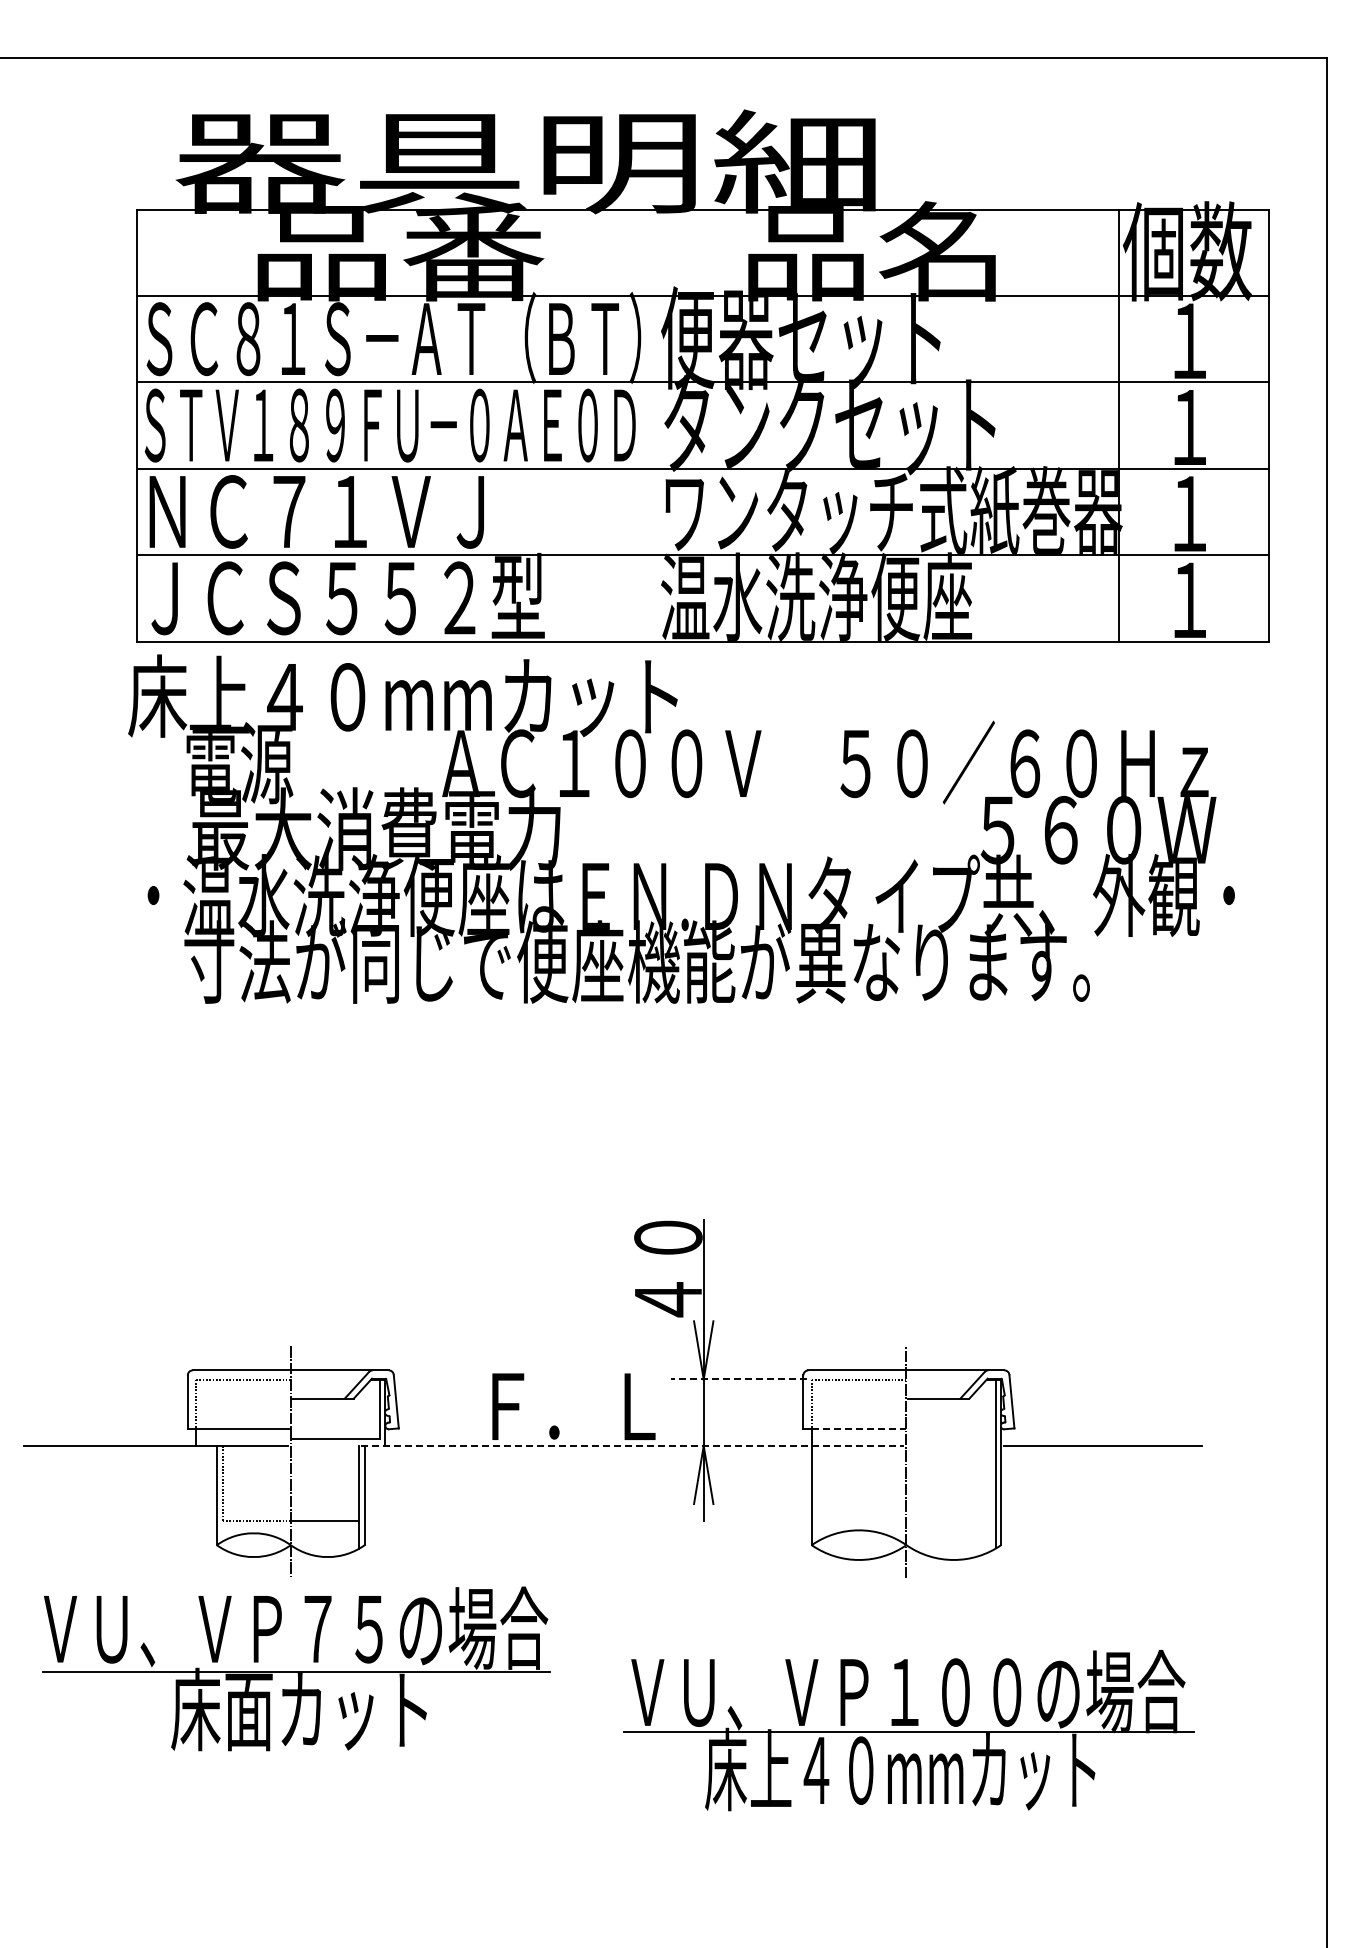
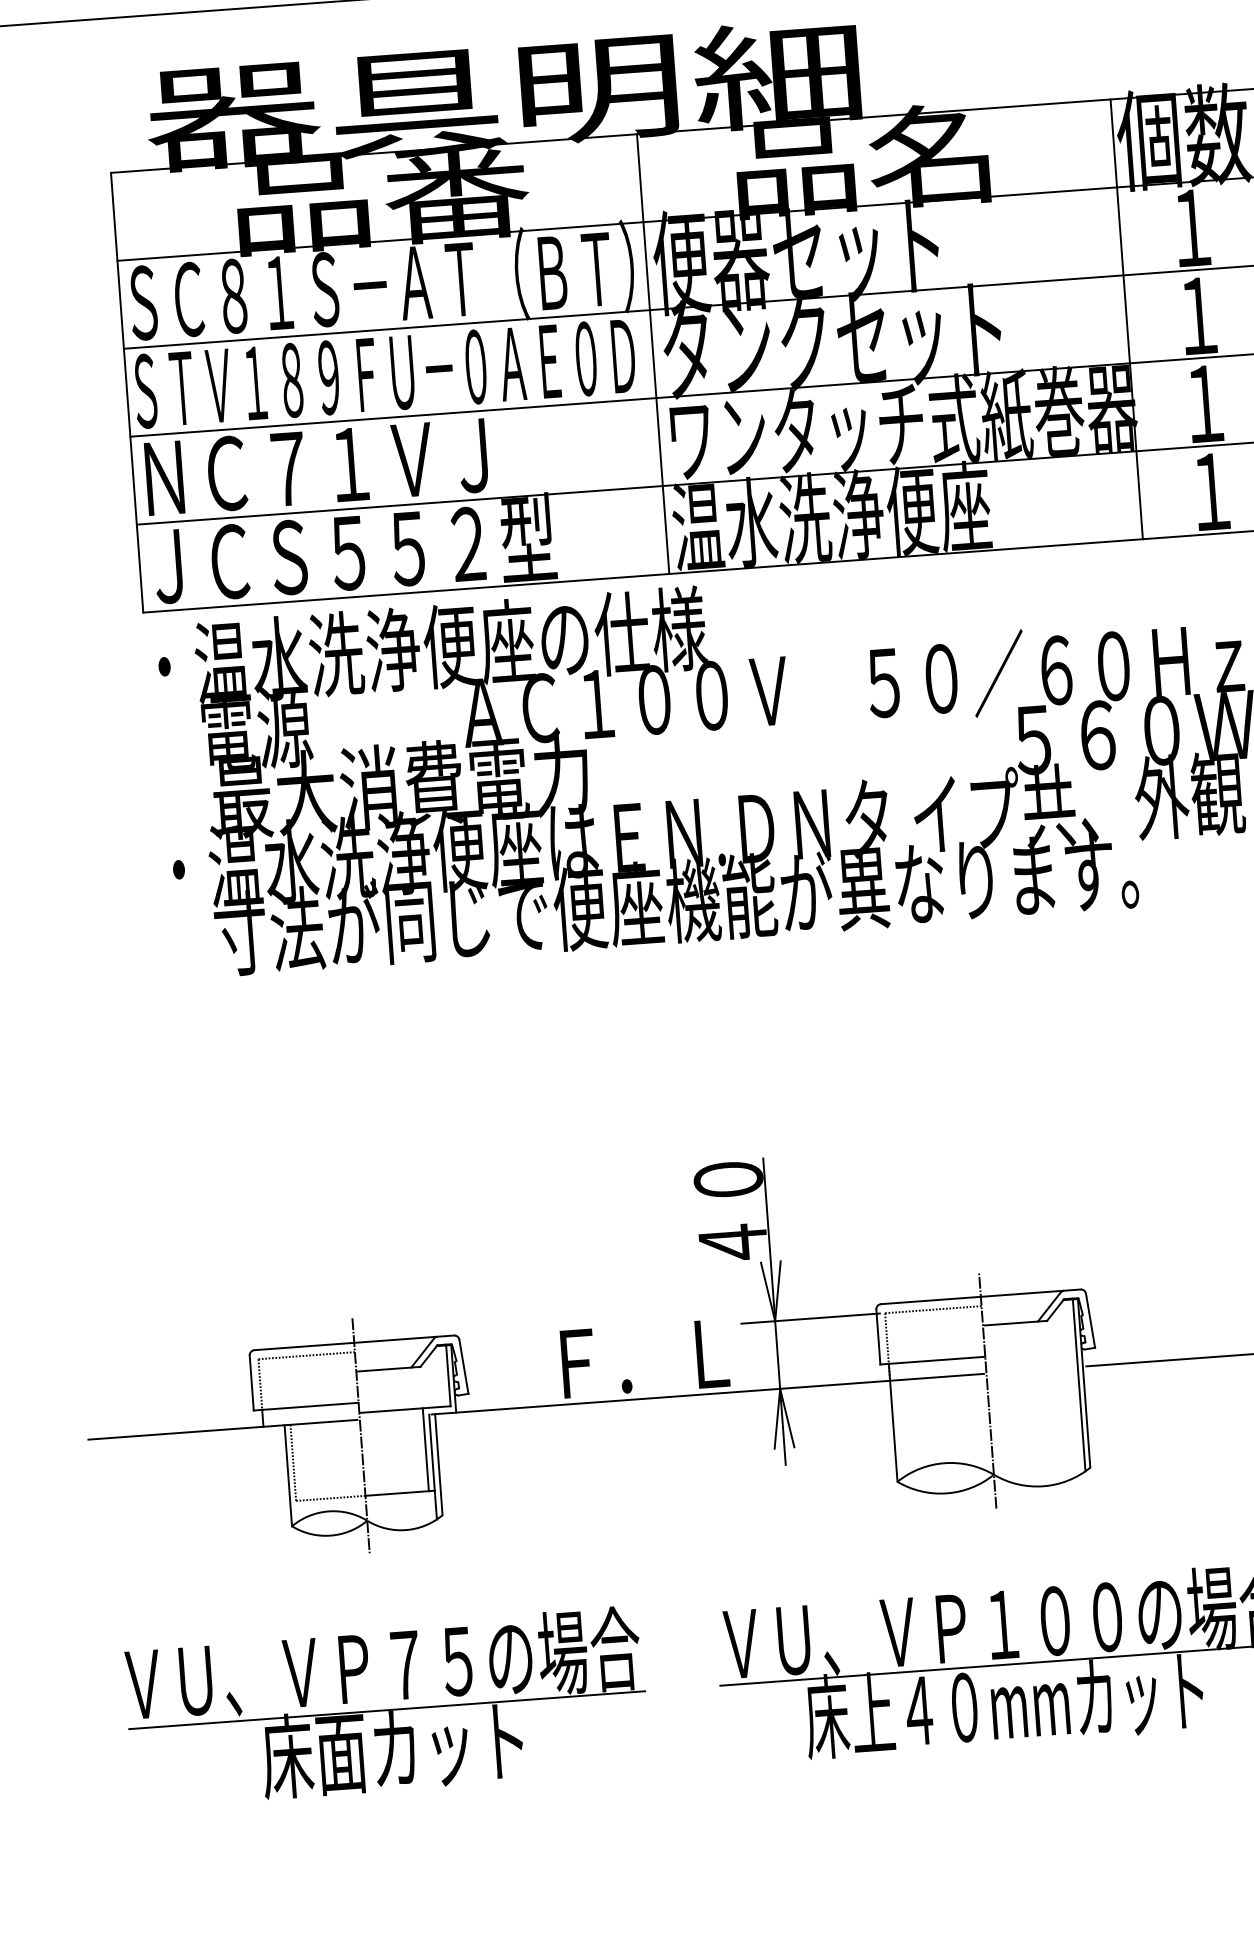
line: (653, 425) -> (652, 353), added
text: (406, 695) -> (421, 647), 床上４０mmカット -> ・温水洗浄便座の仕様
line: (738, 1379) -> (810, 1318), dashed -> solid
line: (859, 1429) -> (937, 1360), dashed -> solid
line: (633, 1445) -> (708, 1393), dashed -> solid
line: (353, 1479) -> (426, 1449), added
part: (296, 1668) -> (386, 1706), moved

